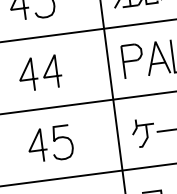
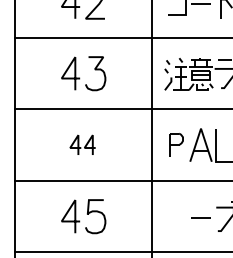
part: (133, 60) -> (176, 144), size x0.7
part: (39, 72) -> (82, 144), size x0.6
part: (143, 132) -> (177, 217), removed

